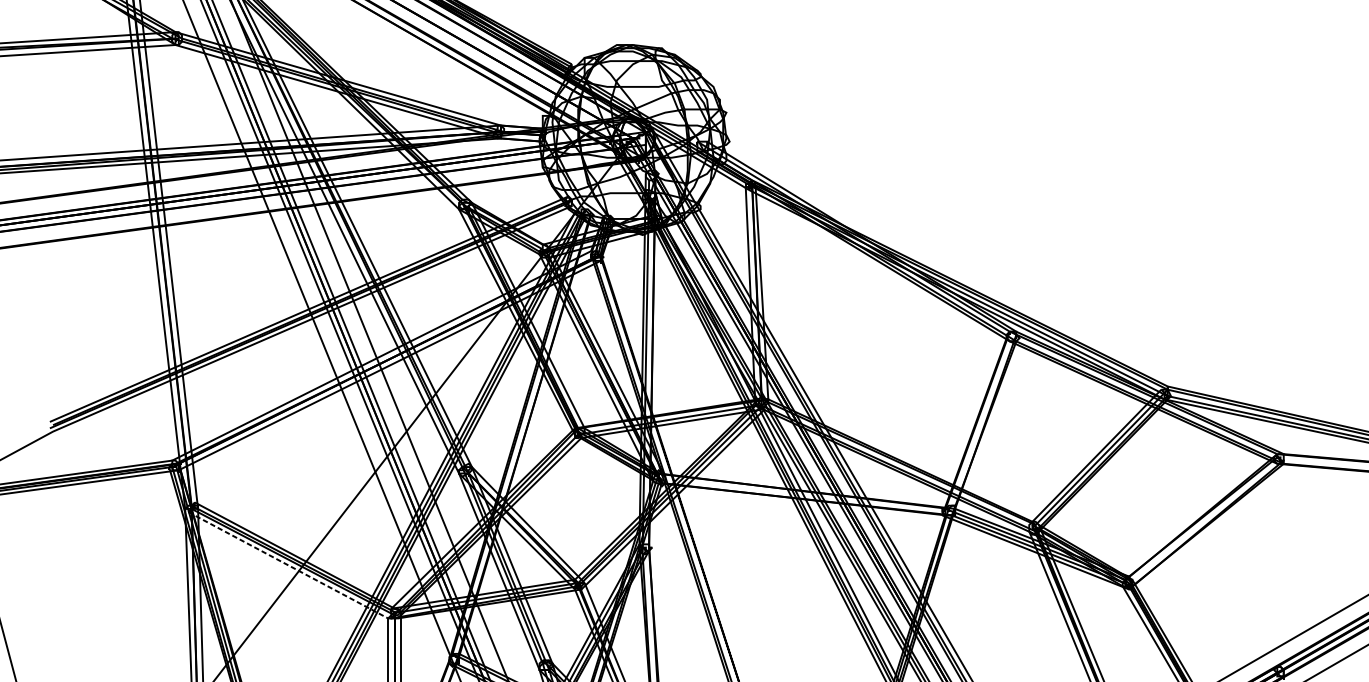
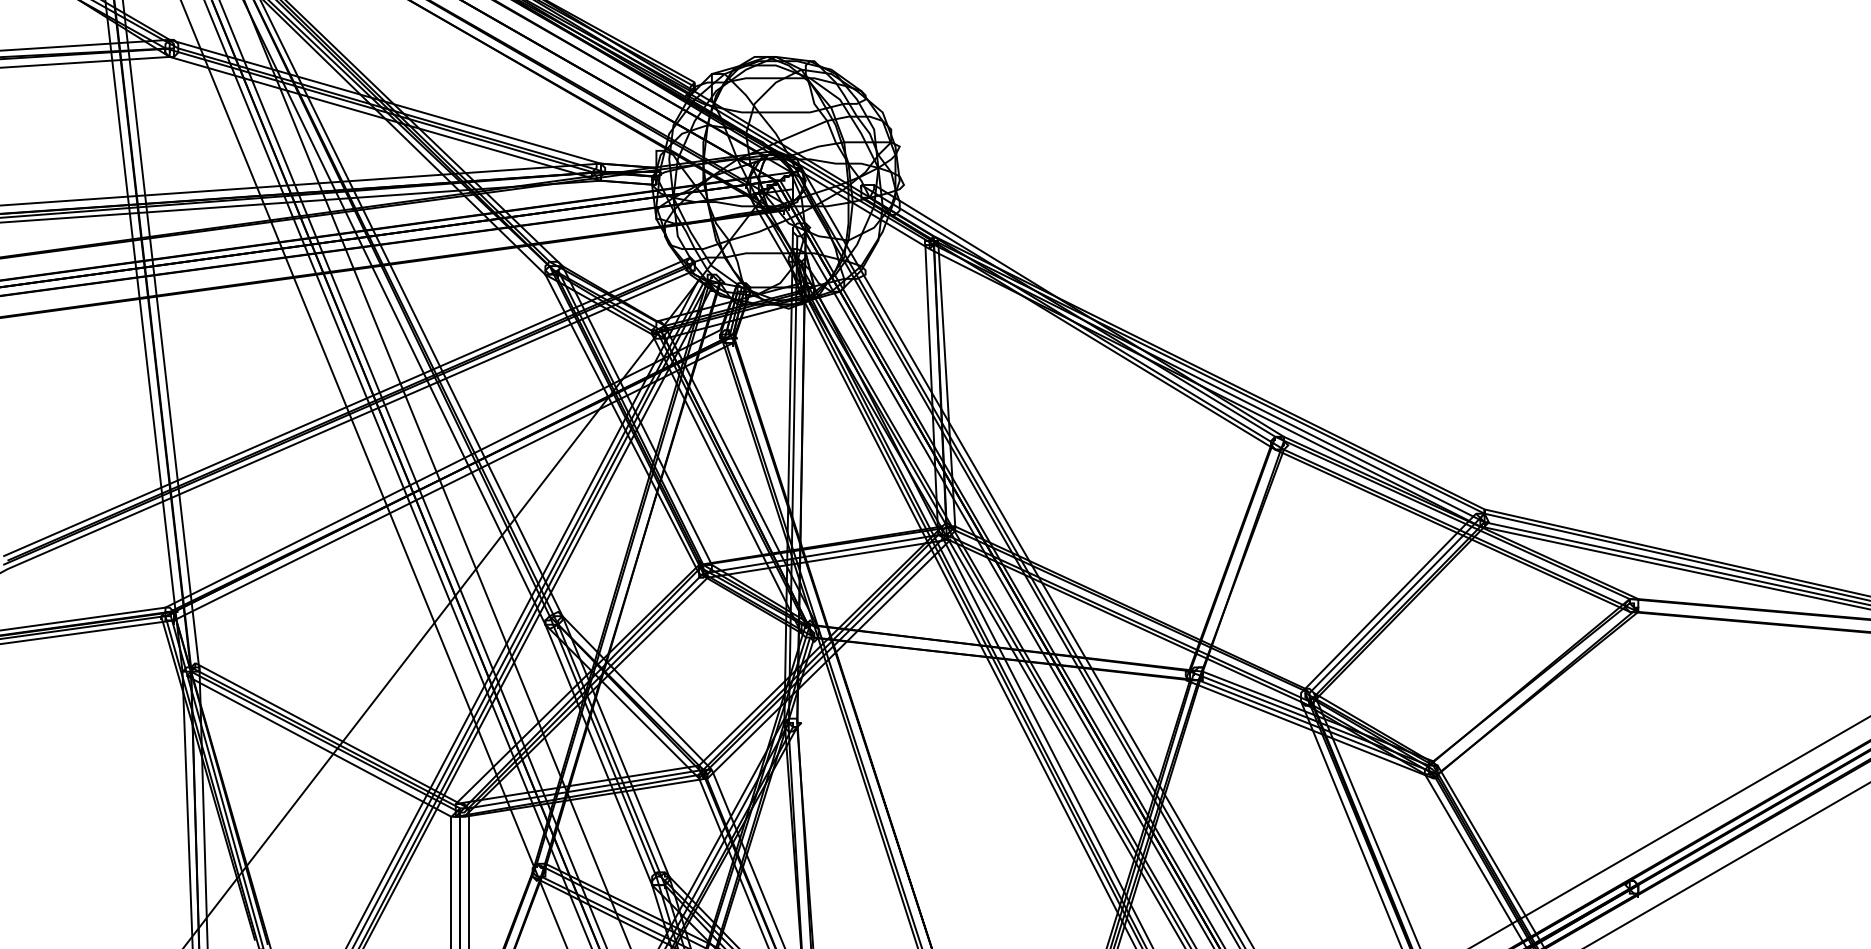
line: (288, 565) -> (319, 746), dashed -> solid

